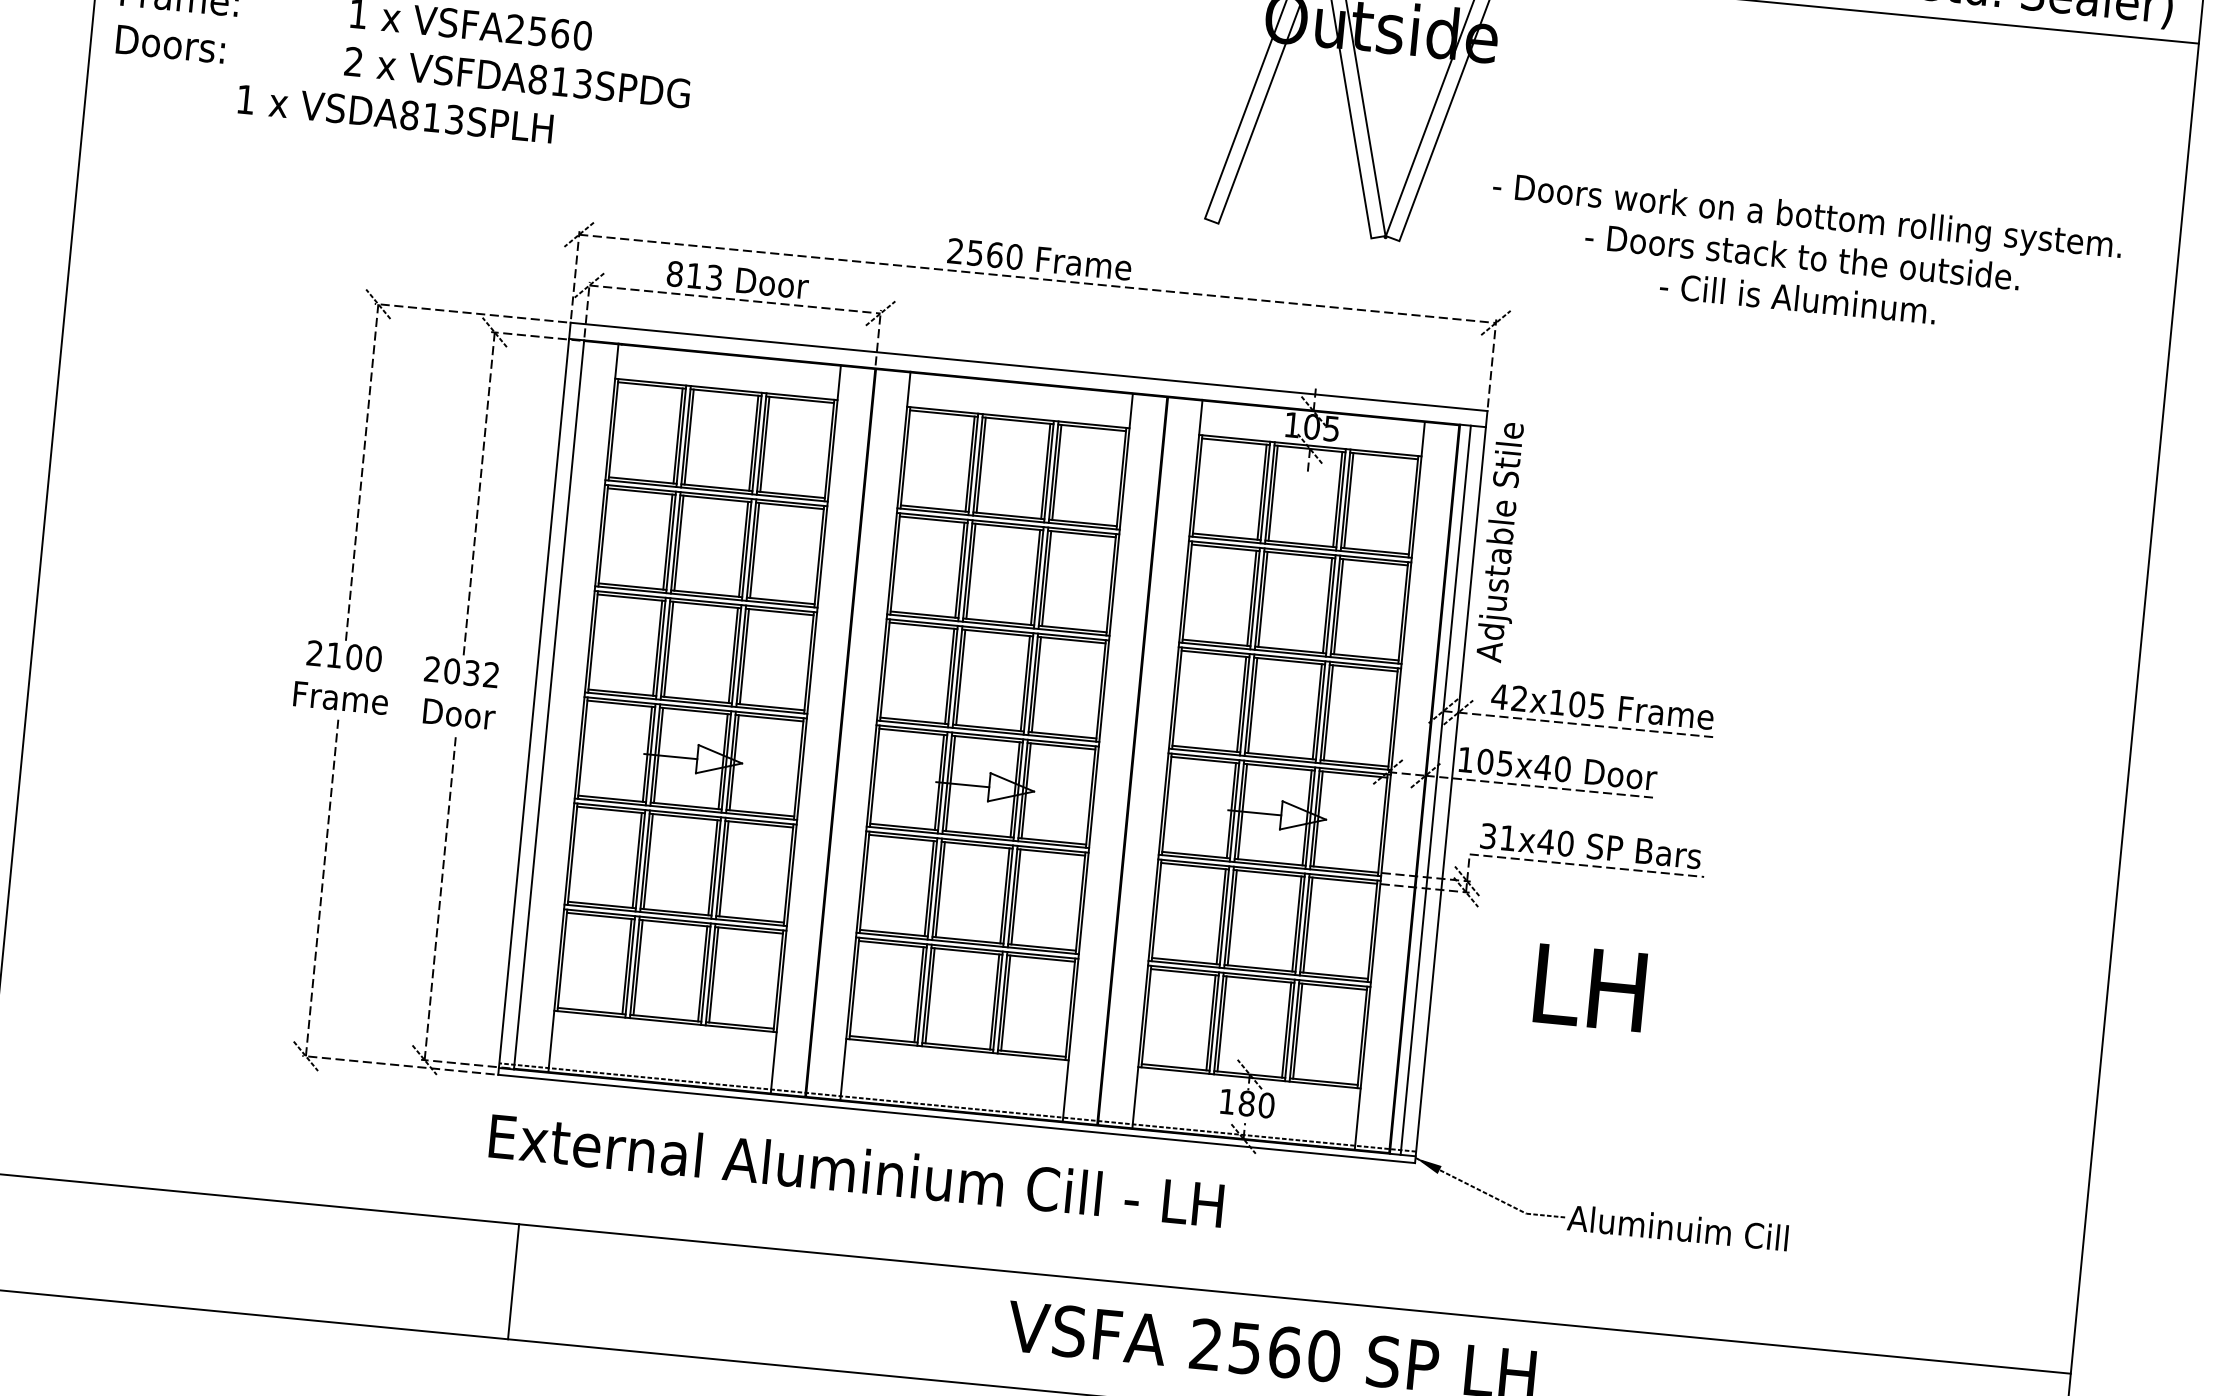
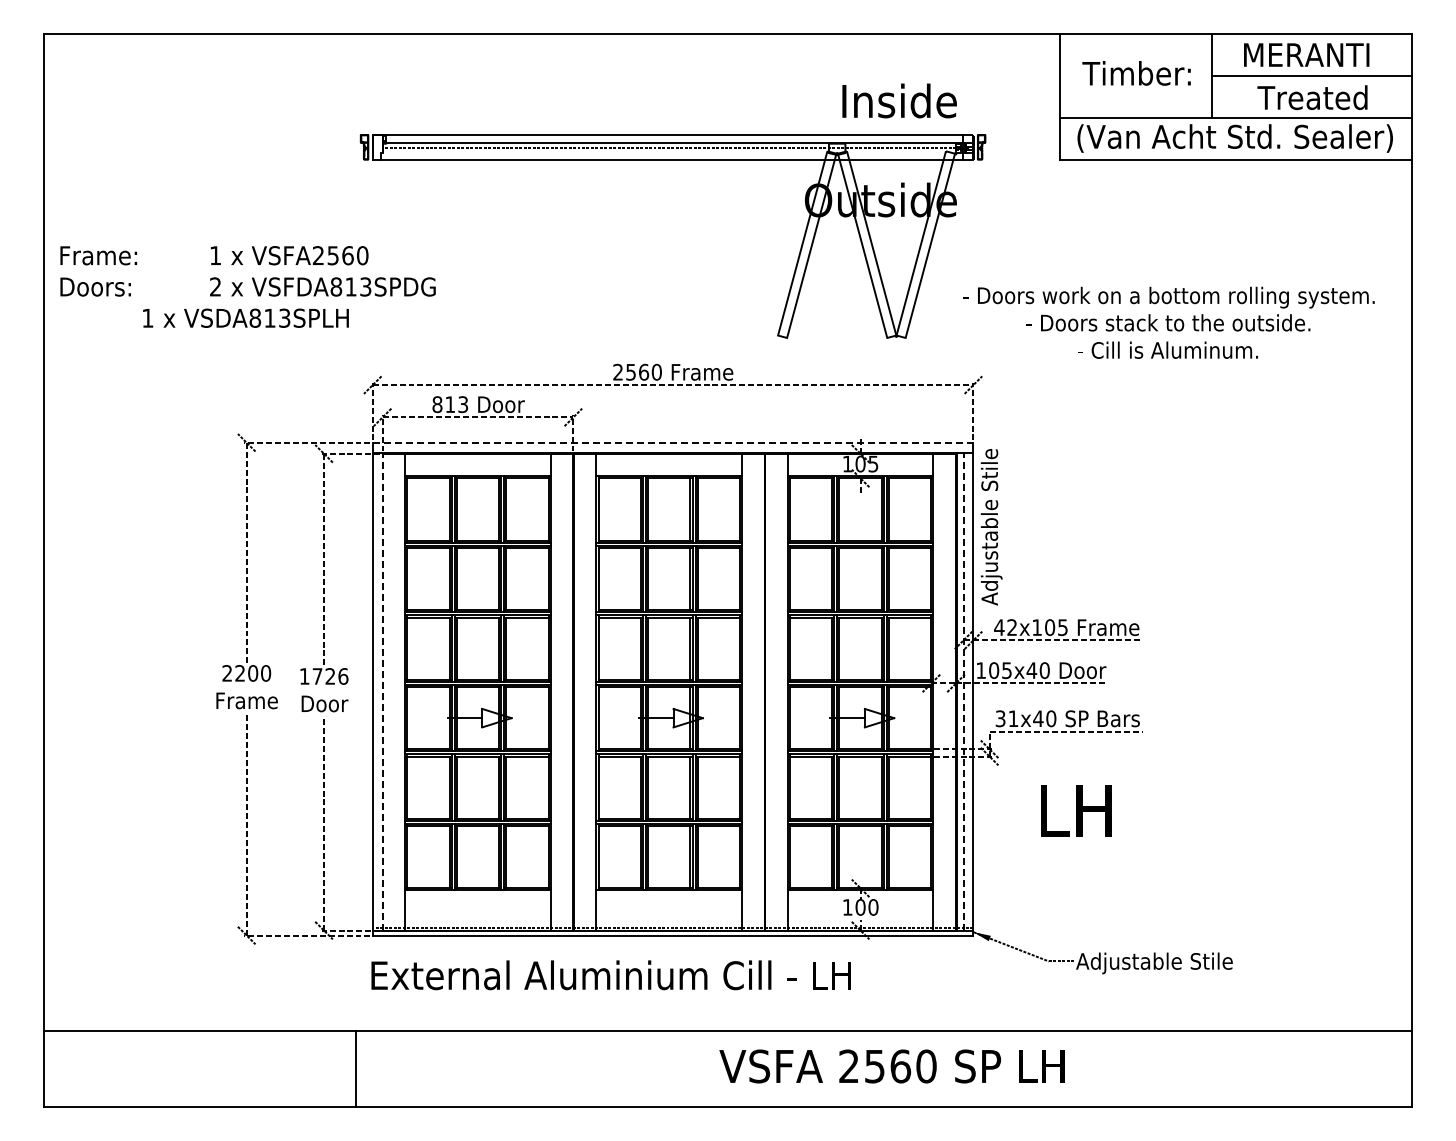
line: (1029, 366) -> (673, 442), solid -> dashed
text: (333, 655) -> (239, 673), 2100 -> 2200
text: (461, 672) -> (323, 676), 2032 -> 1726
line: (548, 705) -> (382, 692), solid -> dashed
line: (1435, 790) -> (963, 692), solid -> dashed
text: (1246, 1103) -> (860, 907), 180 -> 100
text: (1697, 1233) -> (1161, 963), Aluminuim Cill -> Adjustable Stile
line: (513, 1281) -> (355, 1068), moved

